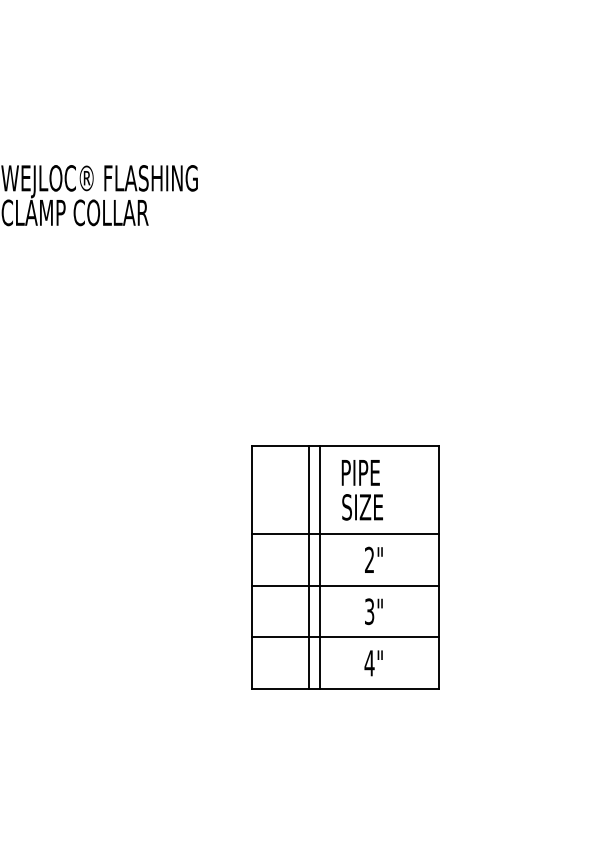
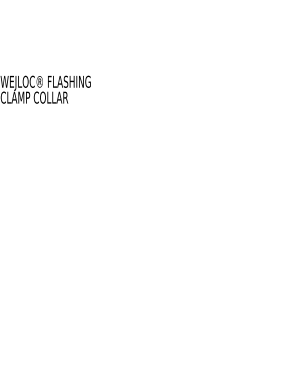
part: (345, 567) -> (158, 260), removed

